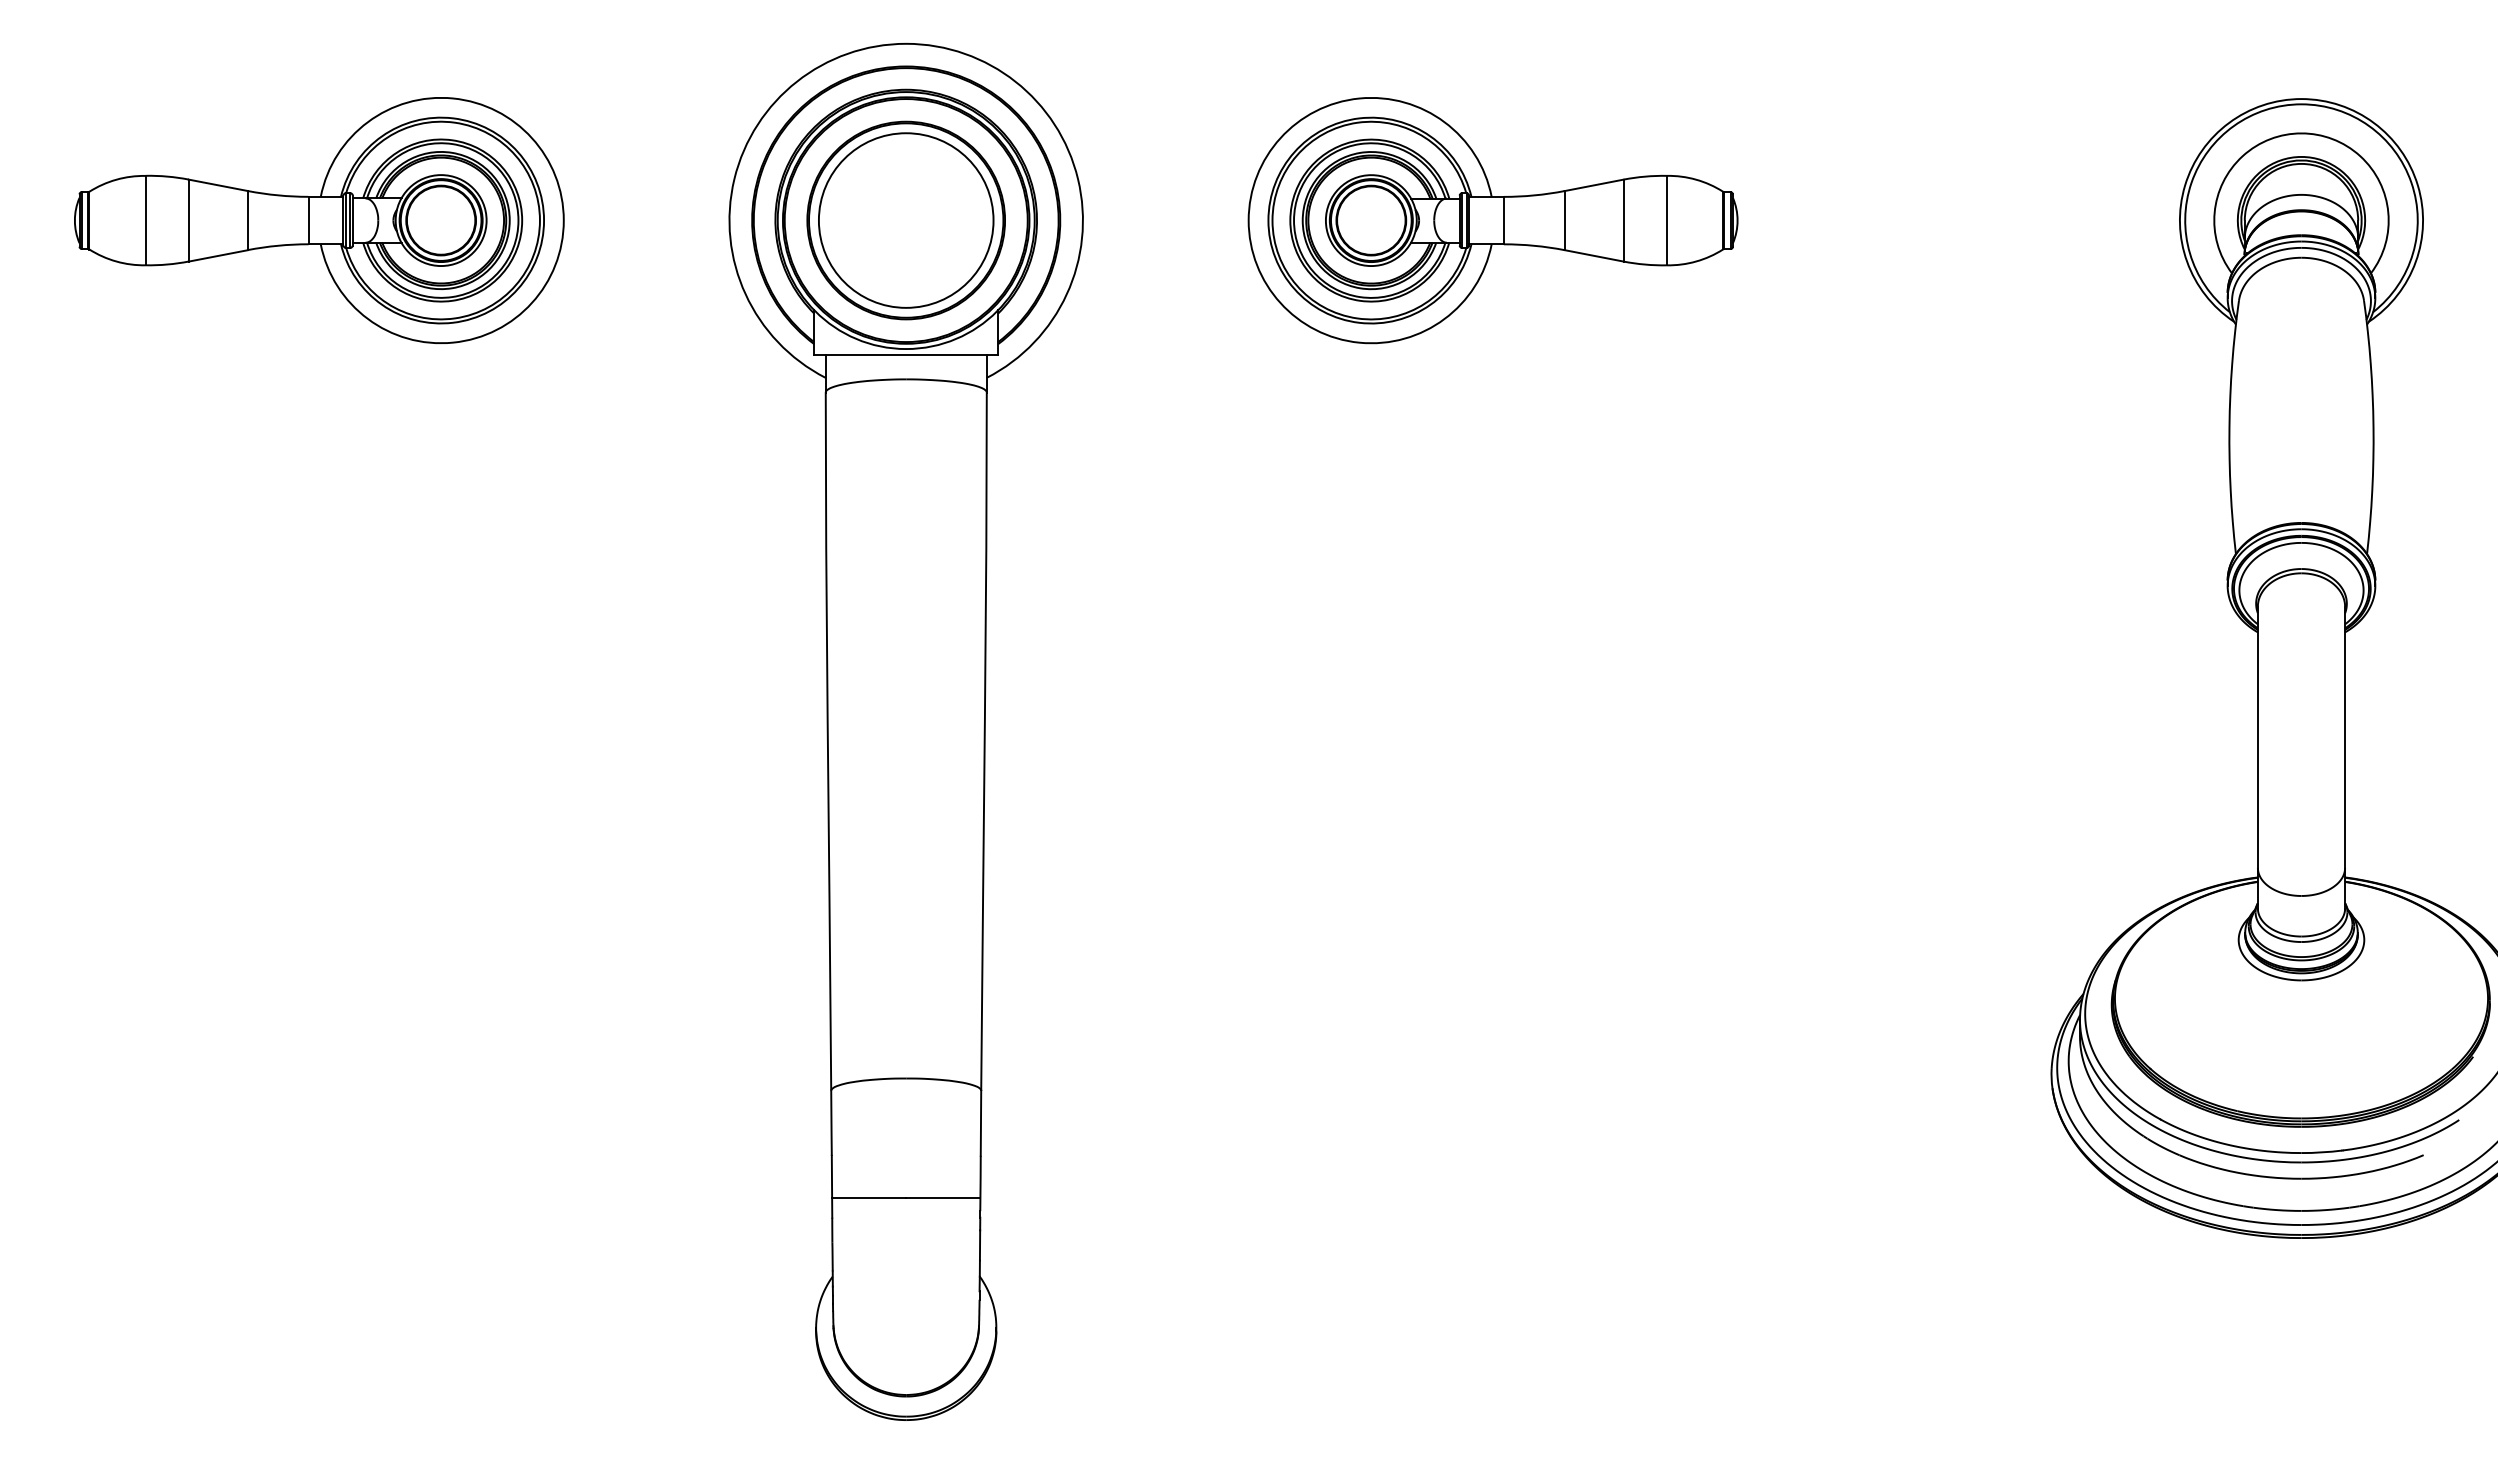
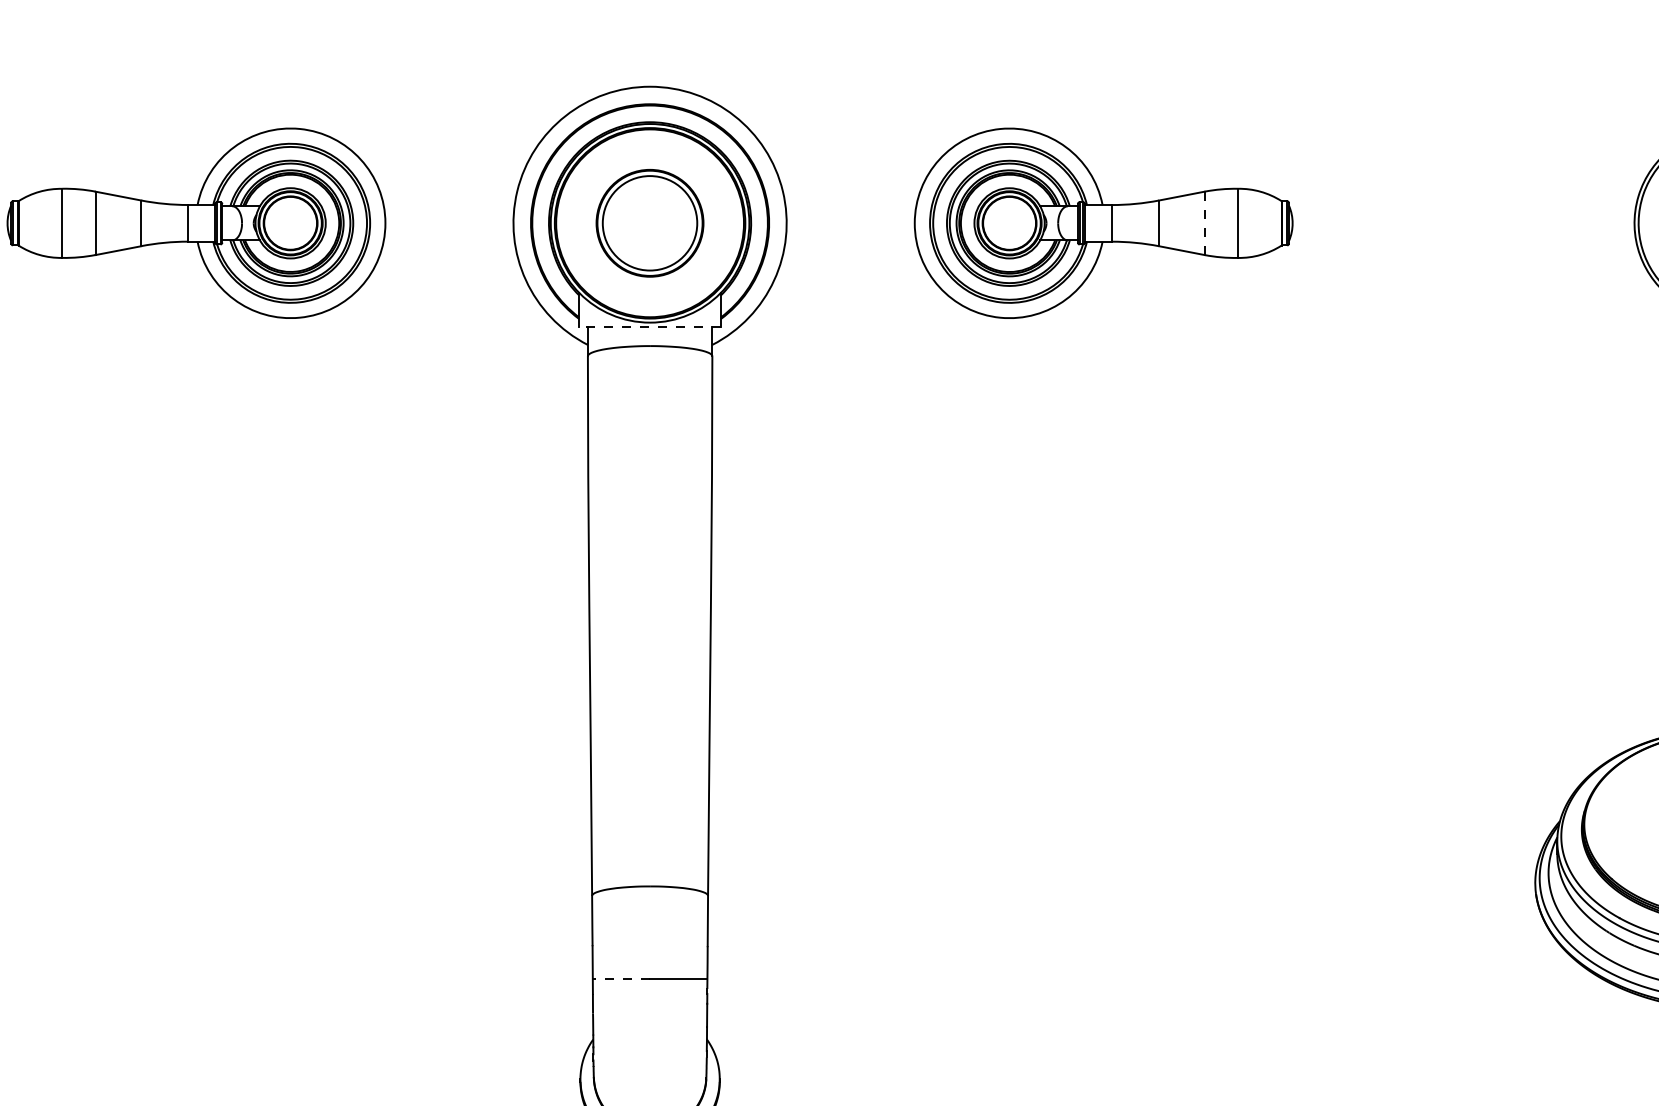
part: (905, 220) -> (649, 223), size x0.7
line: (1623, 220) -> (1204, 223), solid -> dashed
line: (906, 355) -> (650, 327), solid -> dashed
line: (868, 1198) -> (620, 979), solid -> dashed

